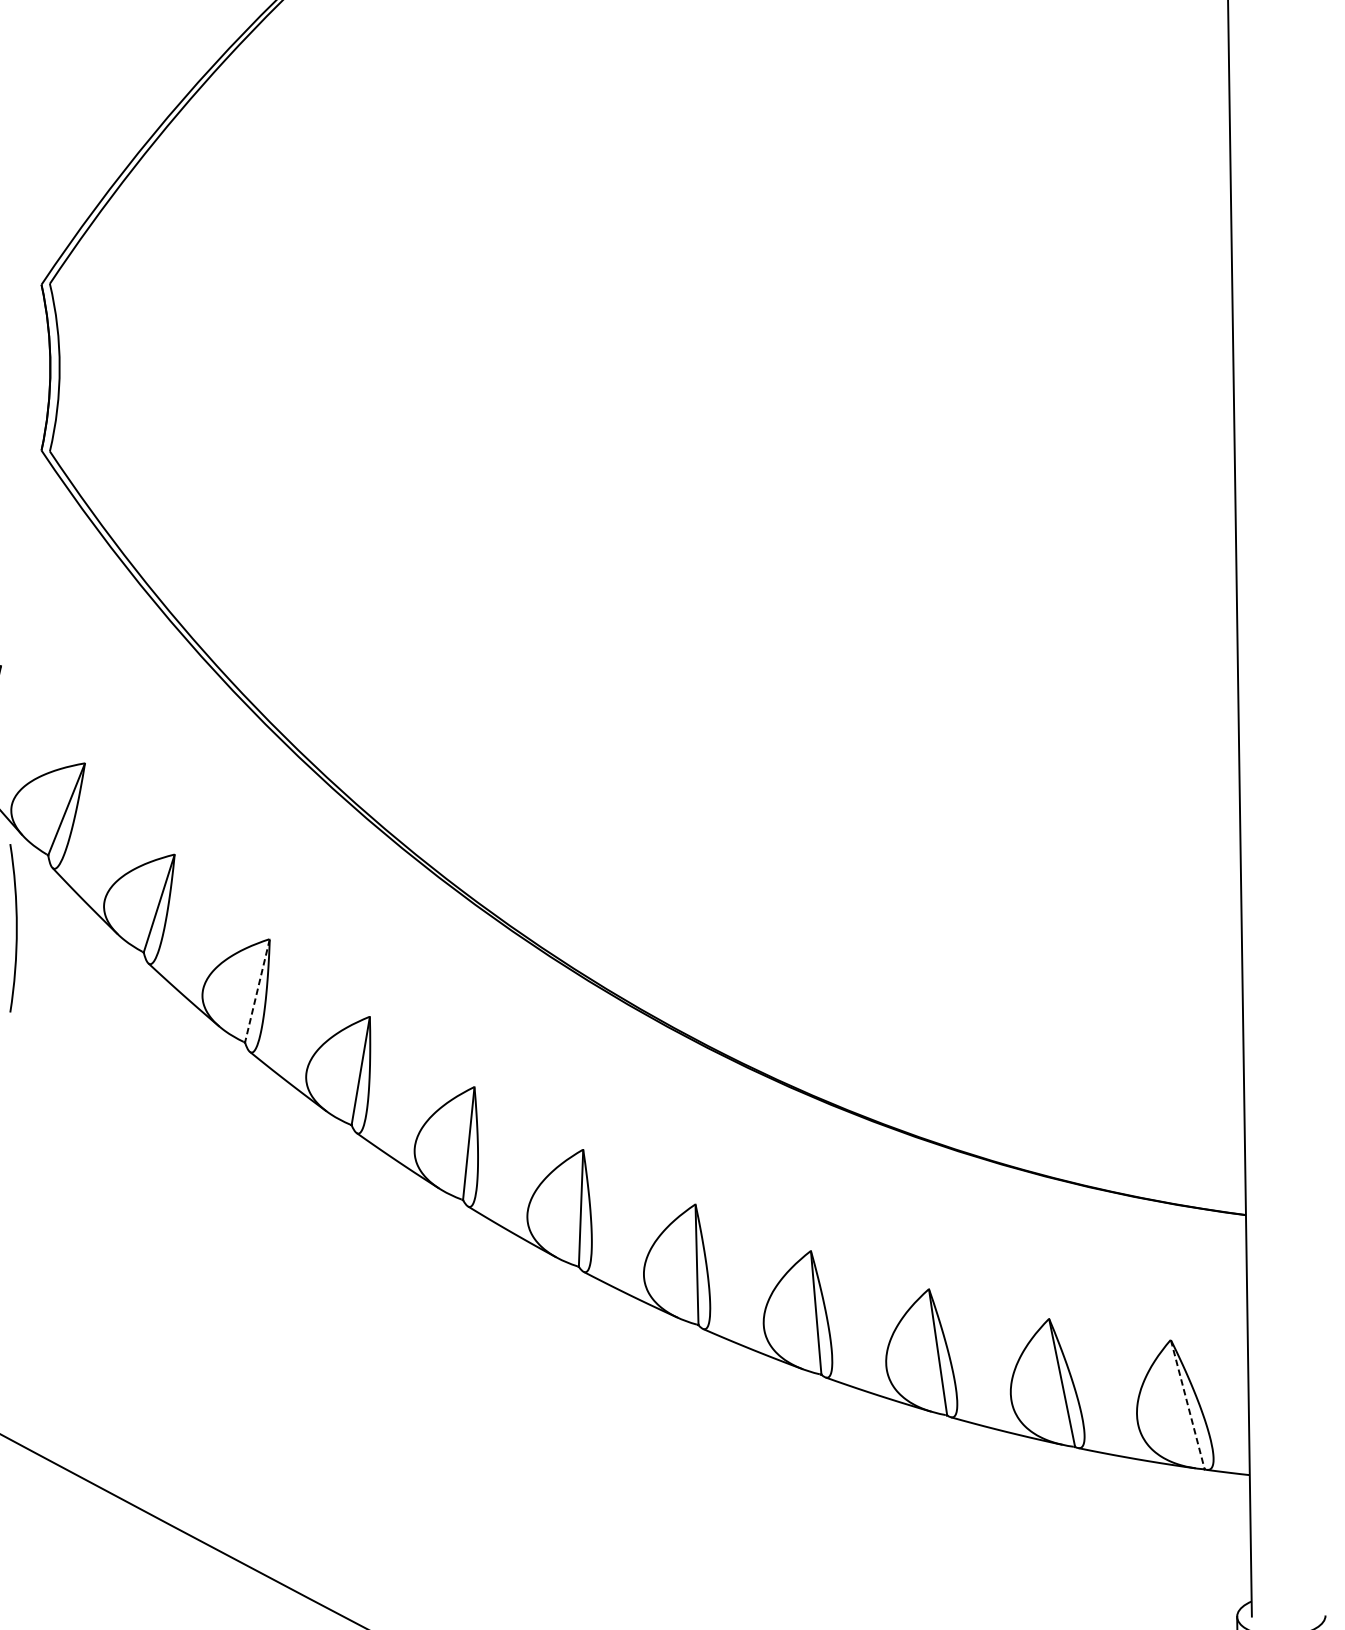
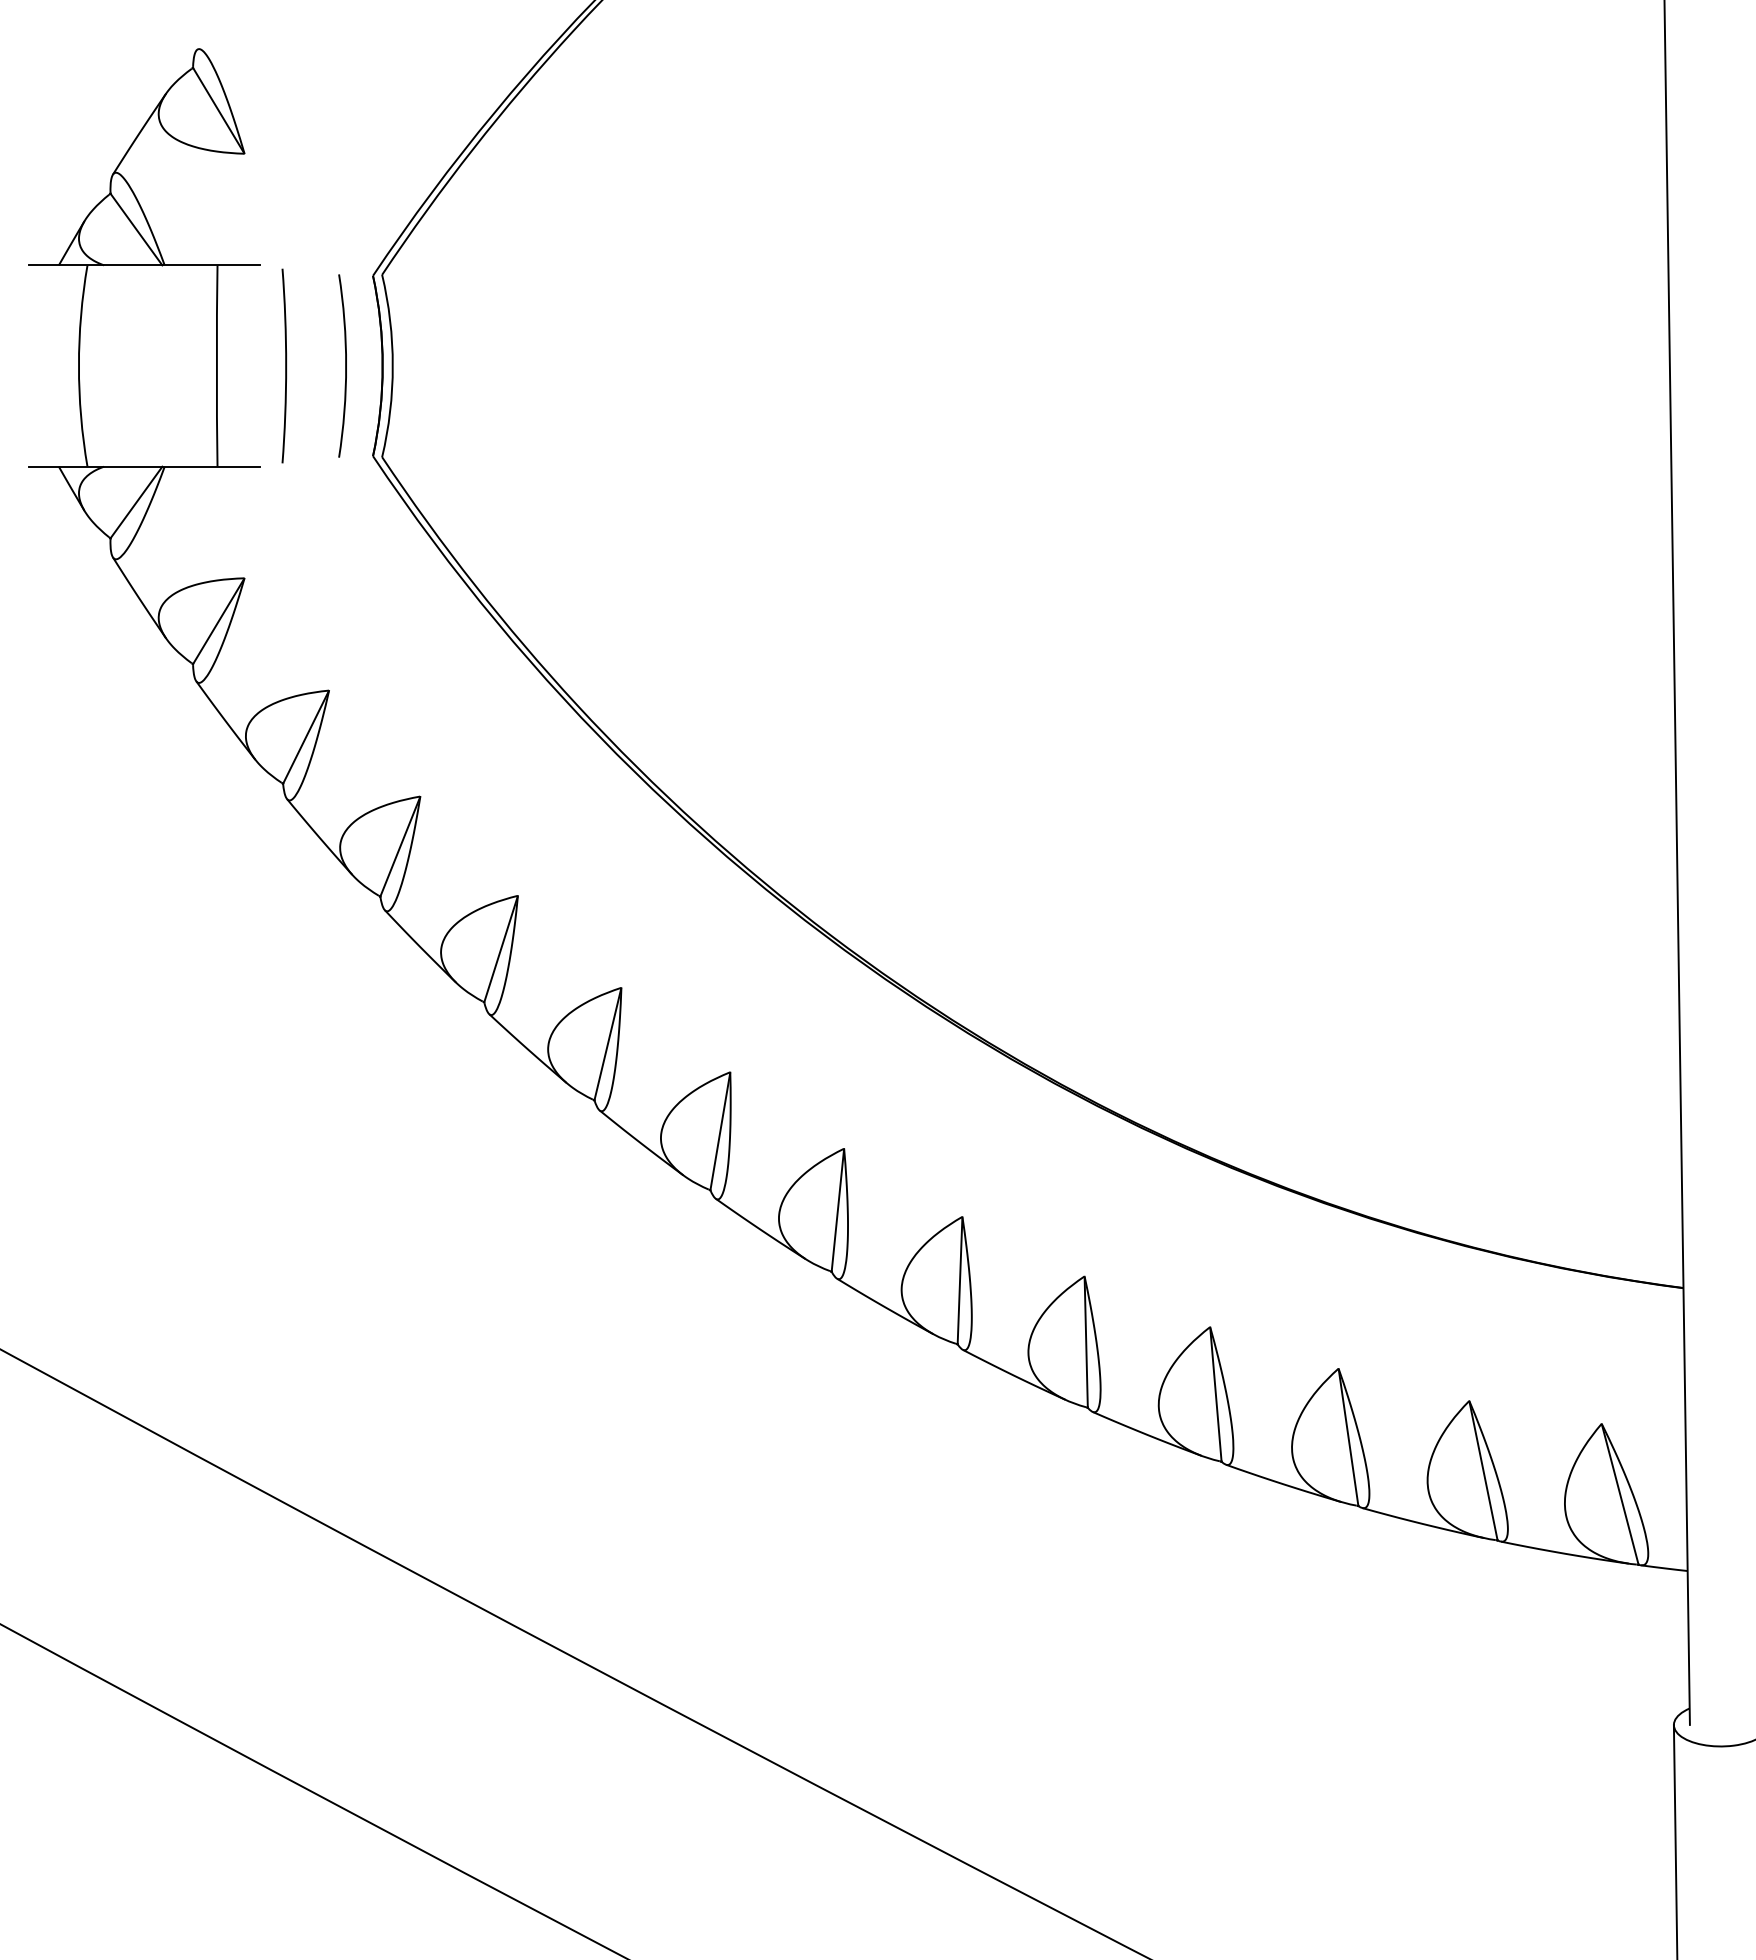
curve: (16, 927) -> (345, 365), moved
line: (257, 991) -> (607, 1044), dashed -> solid
line: (1188, 1404) -> (1620, 1494), dashed -> solid

